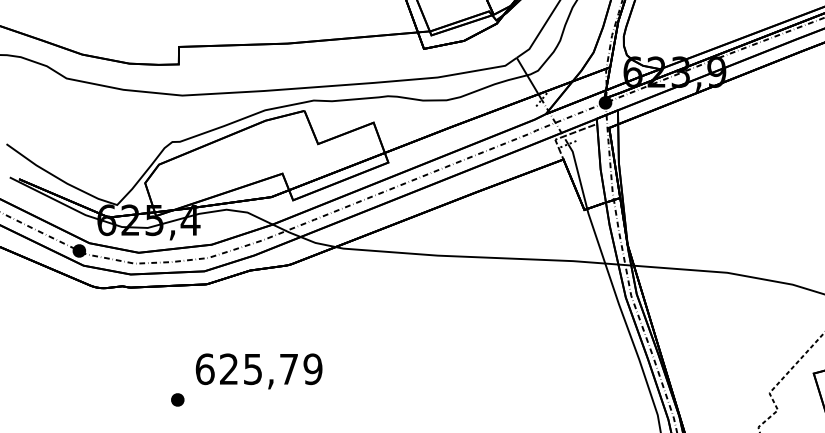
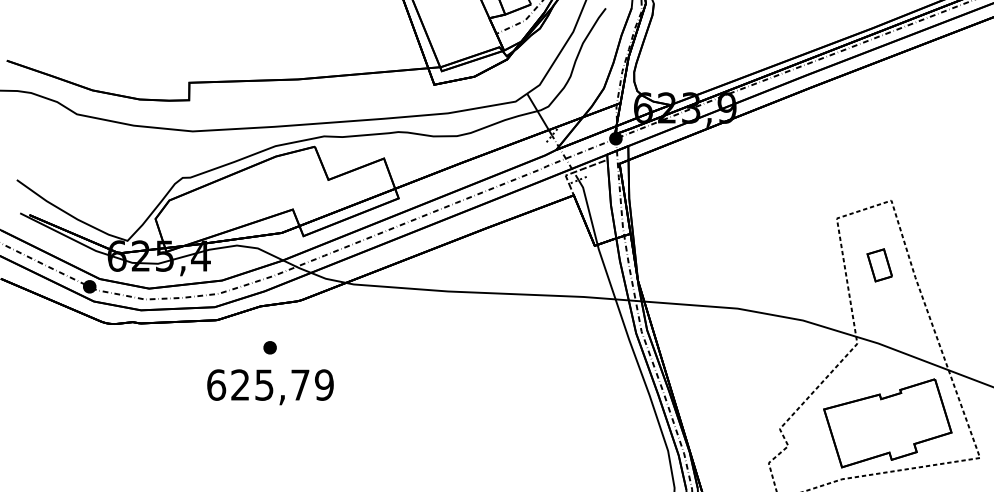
text: (259, 371) -> (270, 387), moved
part: (177, 399) -> (269, 347), moved

